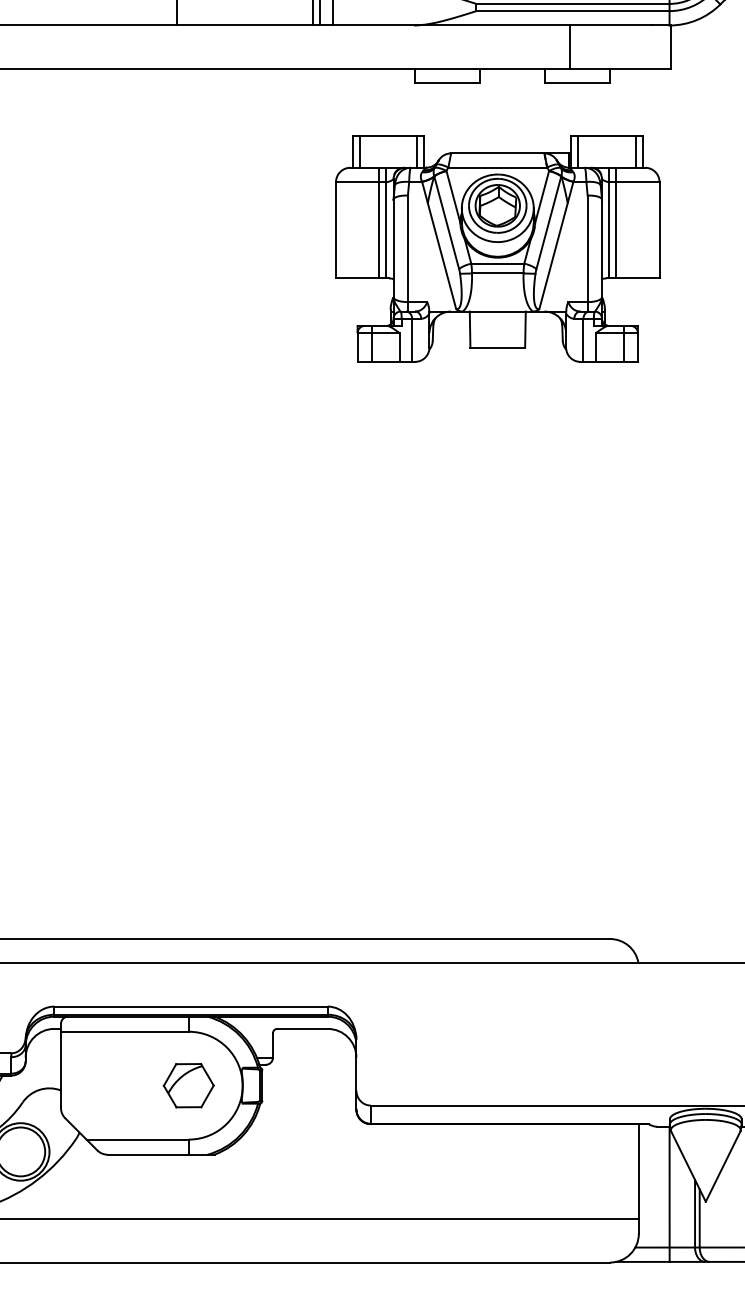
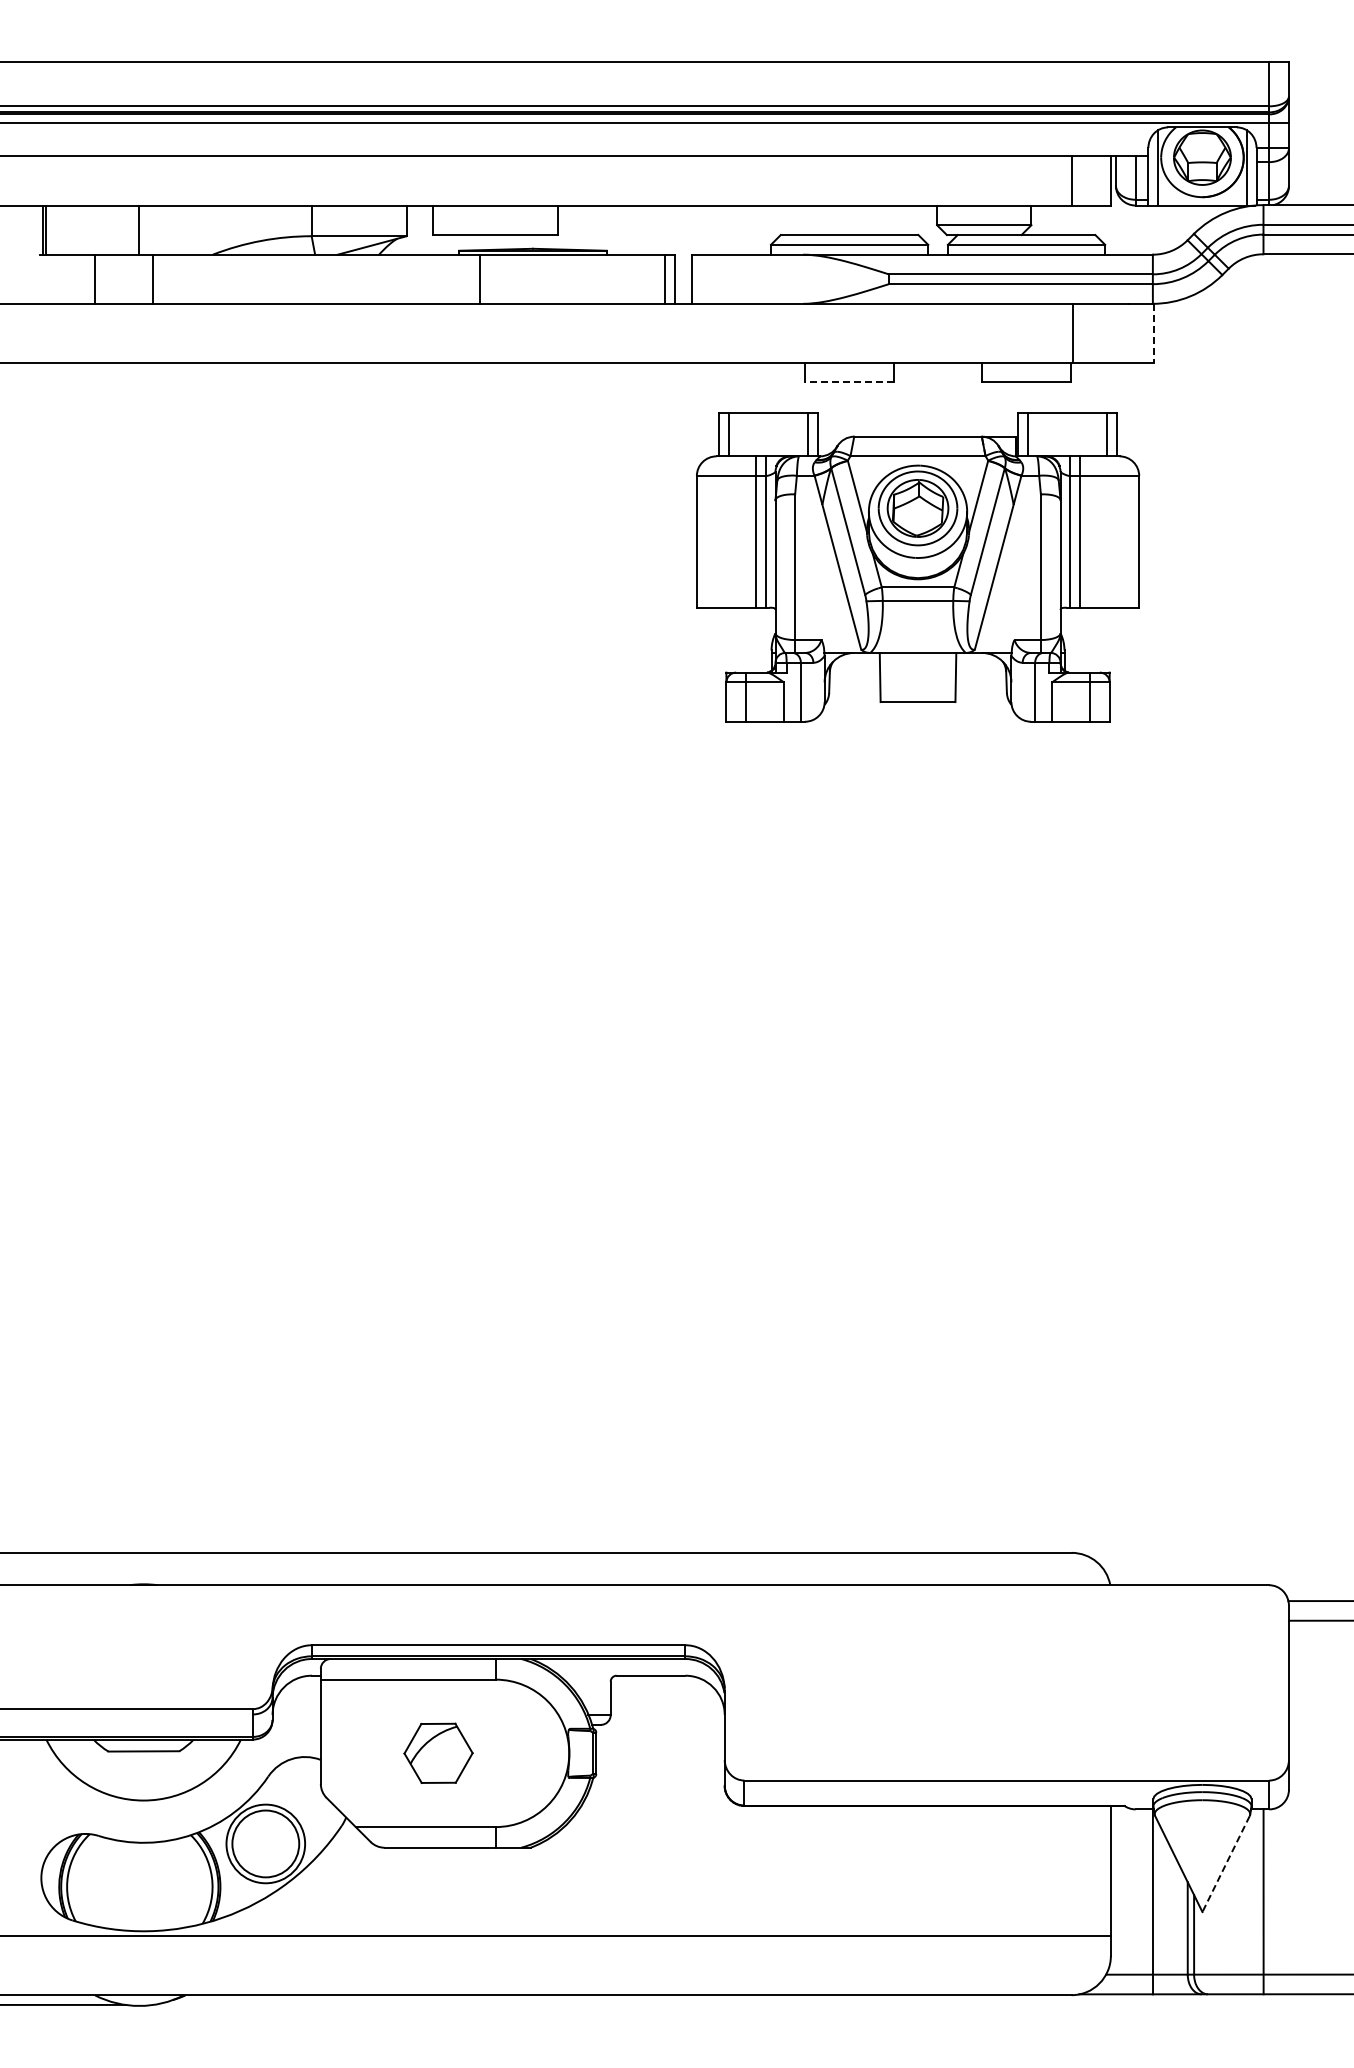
line: (569, 46) -> (1072, 332), moved
line: (670, 47) -> (1154, 333), solid -> dashed
line: (447, 83) -> (849, 382), solid -> dashed
part: (498, 249) -> (918, 567), moved
part: (188, 1085) -> (438, 1752), moved
line: (722, 1166) -> (1225, 1864), solid -> dashed

